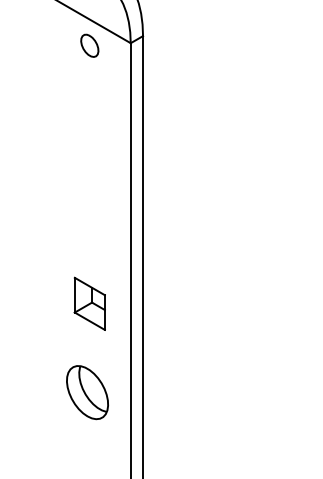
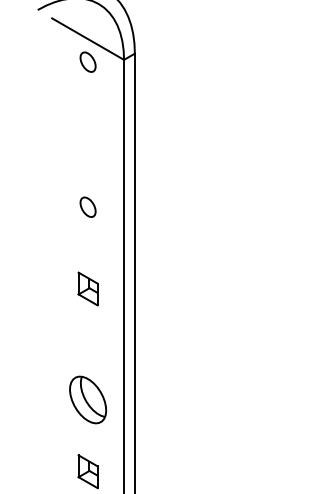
part: (89, 209) -> (87, 206), added
part: (89, 303) -> (87, 288), size x0.71
part: (87, 392) -> (88, 399), moved

